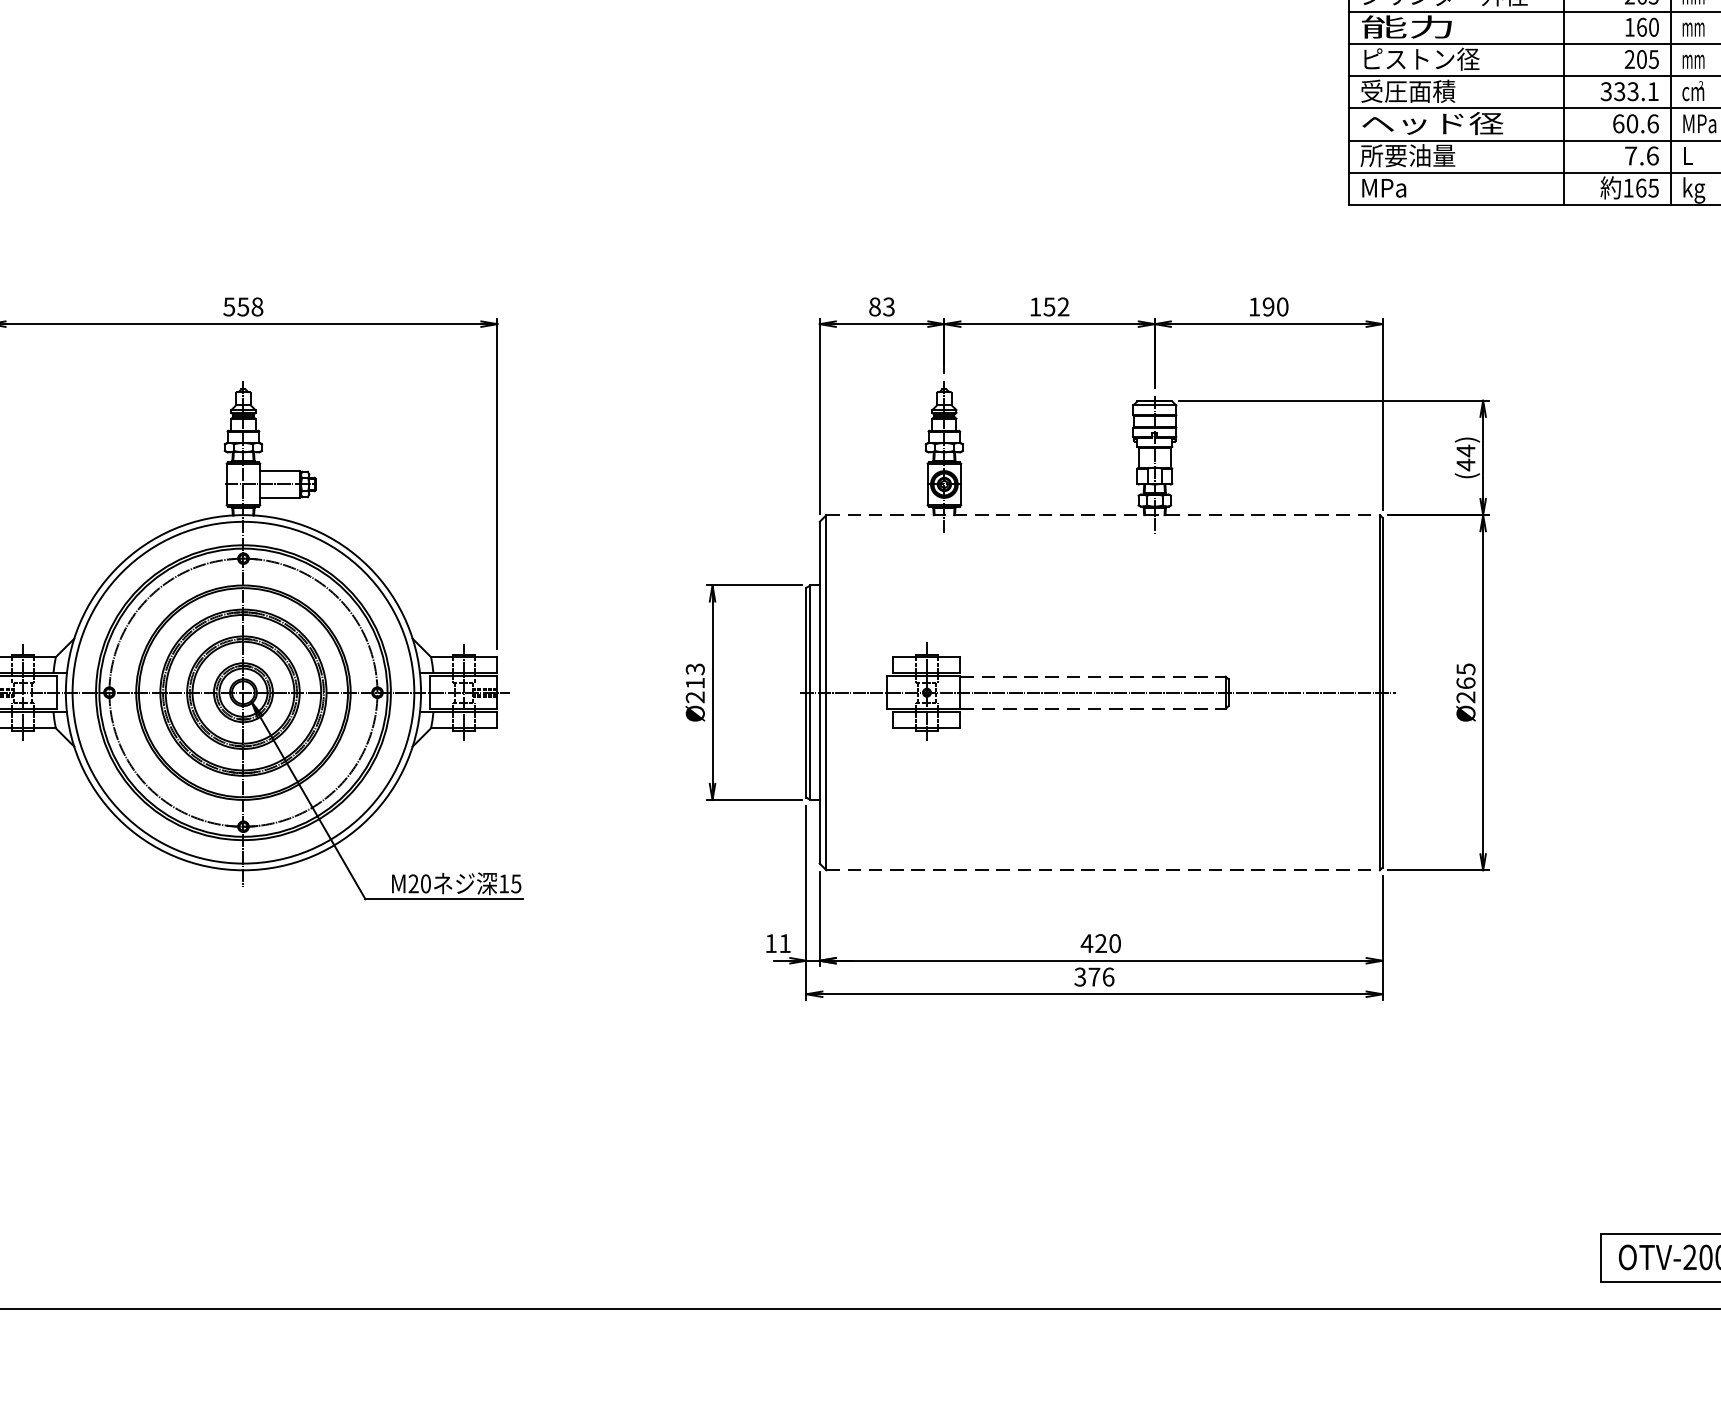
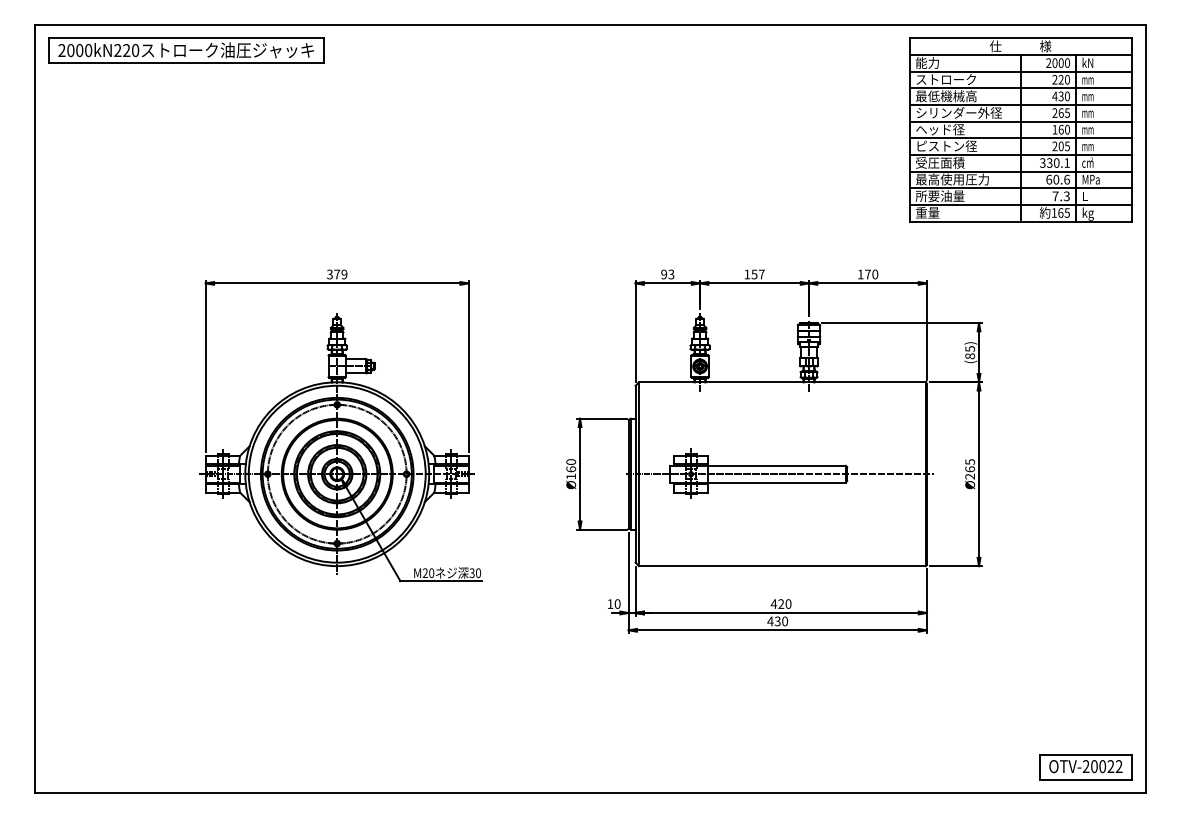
text: (1408, 26) -> (940, 129), 能力 -> ヘッド径
text: (1632, 90) -> (1056, 162), 333.1 -> 330.1
text: (1431, 123) -> (952, 179), ヘッド径 -> 最高使用圧力
text: (1652, 156) -> (1066, 196), 7.6 -> 7.3
text: (1383, 187) -> (927, 212), MPa -> 重量
text: (243, 306) -> (337, 274), 558 -> 379
text: (875, 306) -> (664, 274), 83 -> 93
text: (1062, 306) -> (761, 274), 152 -> 157
text: (1267, 306) -> (867, 274), 190 -> 170
text: (1466, 457) -> (970, 352), (44) -> (85)
line: (1103, 515) -> (782, 382), dashed -> solid
line: (1093, 675) -> (777, 465), dashed -> solid
text: (695, 683) -> (571, 469), Ø213 -> Ø160
line: (1093, 708) -> (777, 482), dashed -> solid
line: (1103, 870) -> (782, 566), dashed -> solid
text: (510, 884) -> (475, 573), 15 -> 30
text: (784, 942) -> (617, 603), 11 -> 10
text: (1093, 977) -> (777, 621), 376 -> 430

